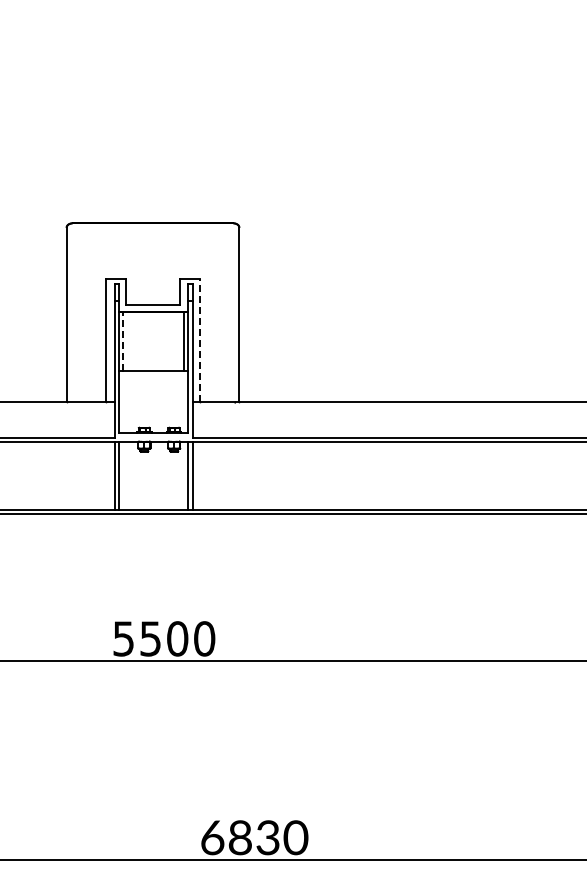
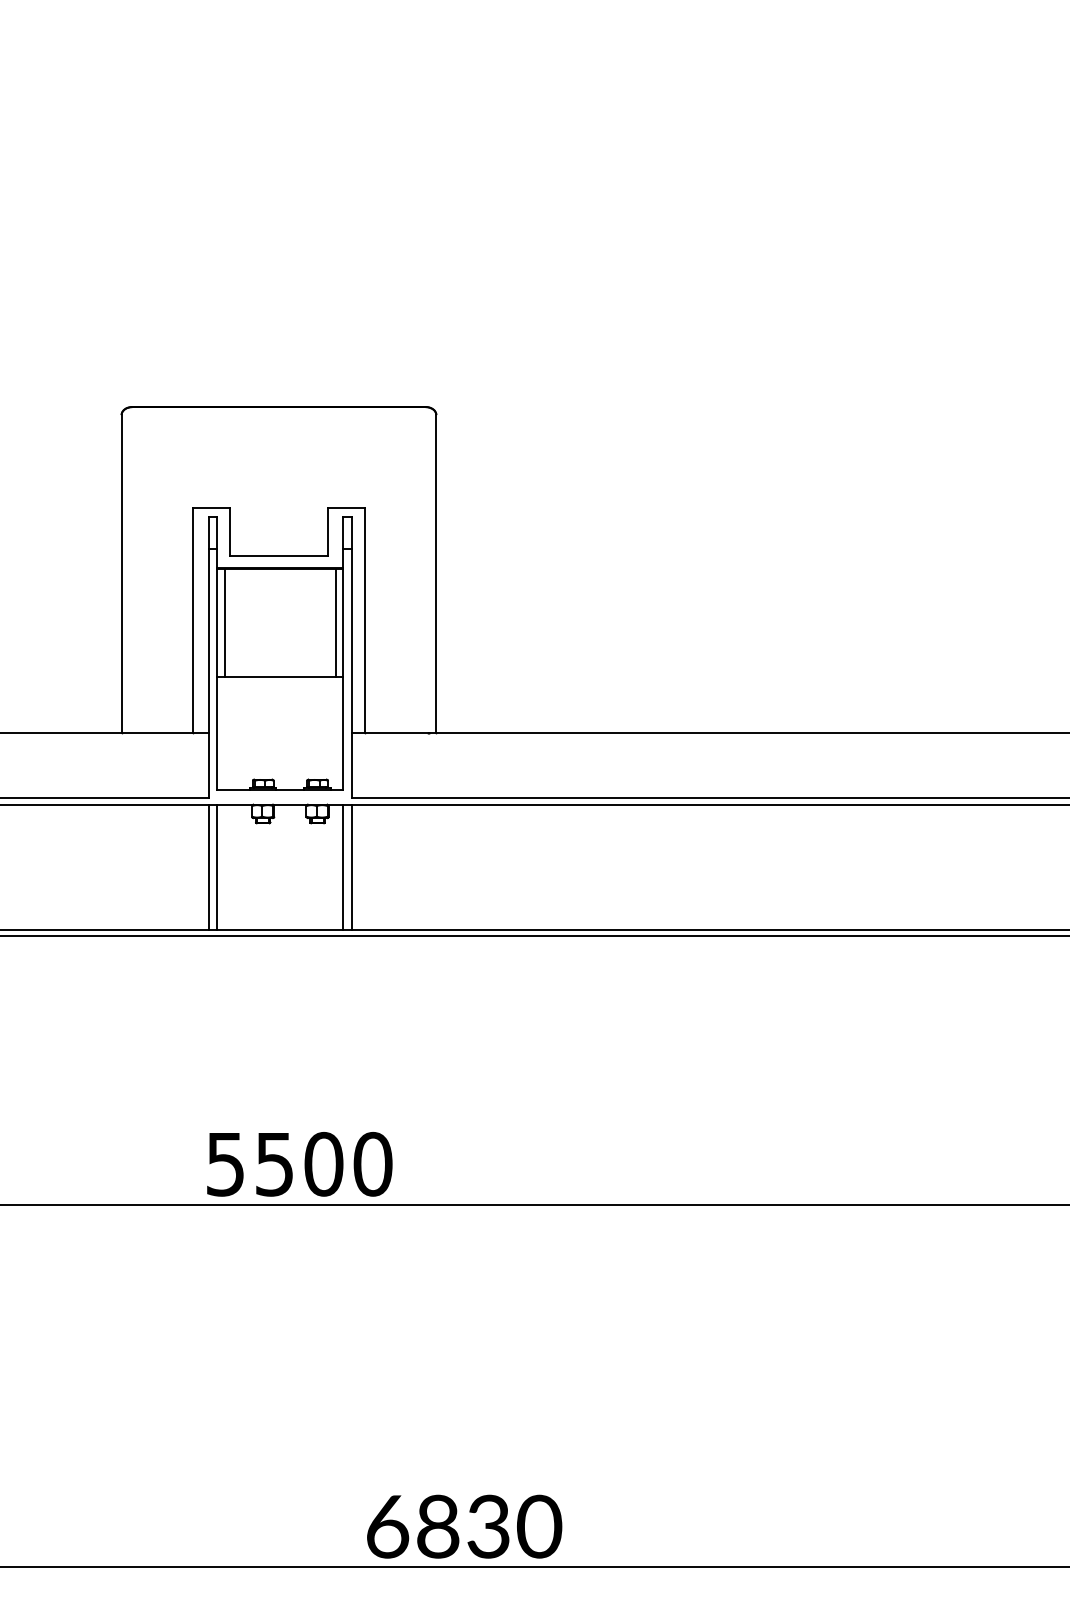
line: (200, 340) -> (365, 620), dashed -> solid
line: (123, 341) -> (225, 622), dashed -> solid

